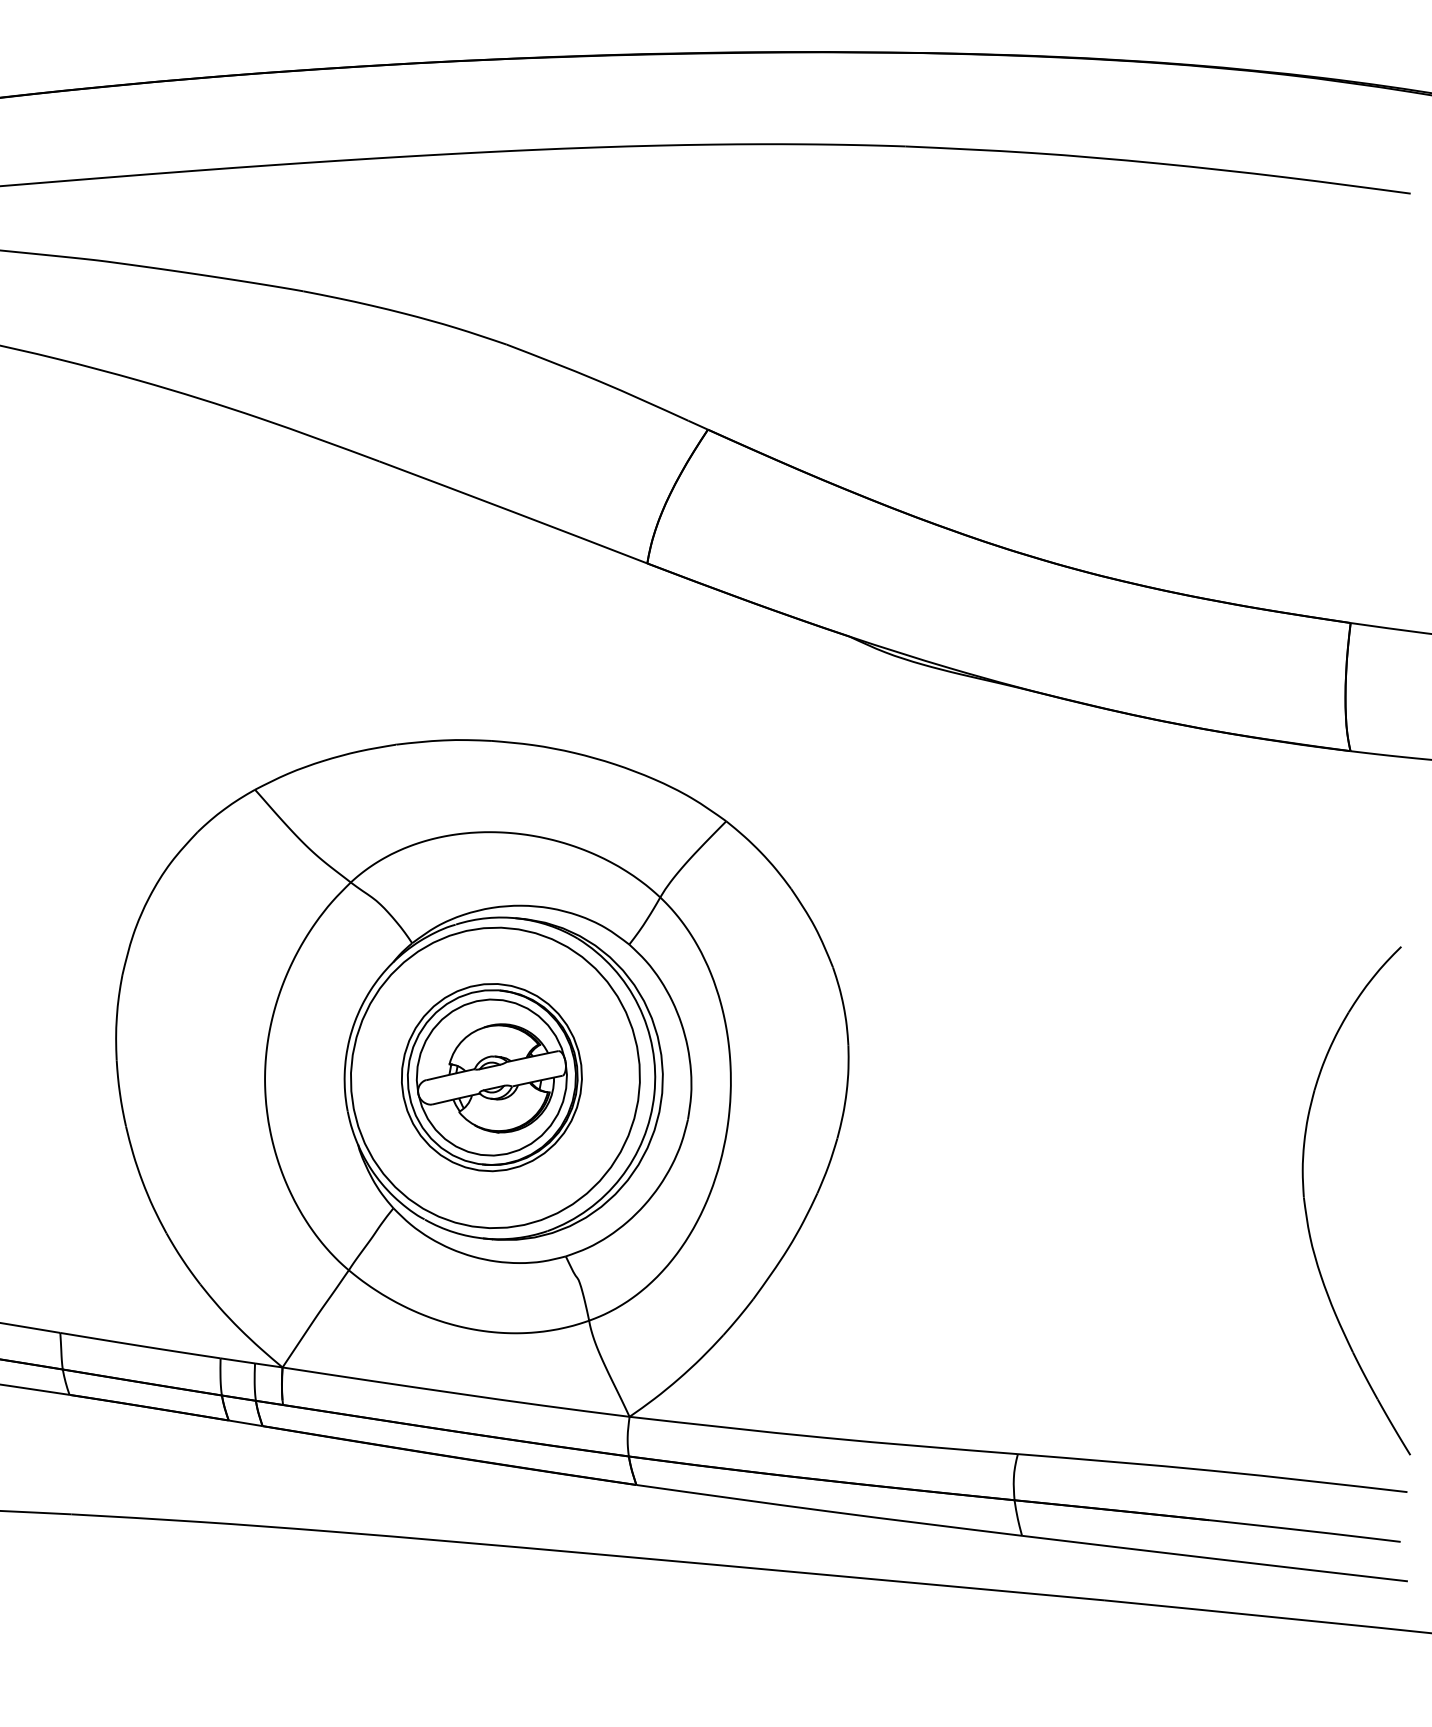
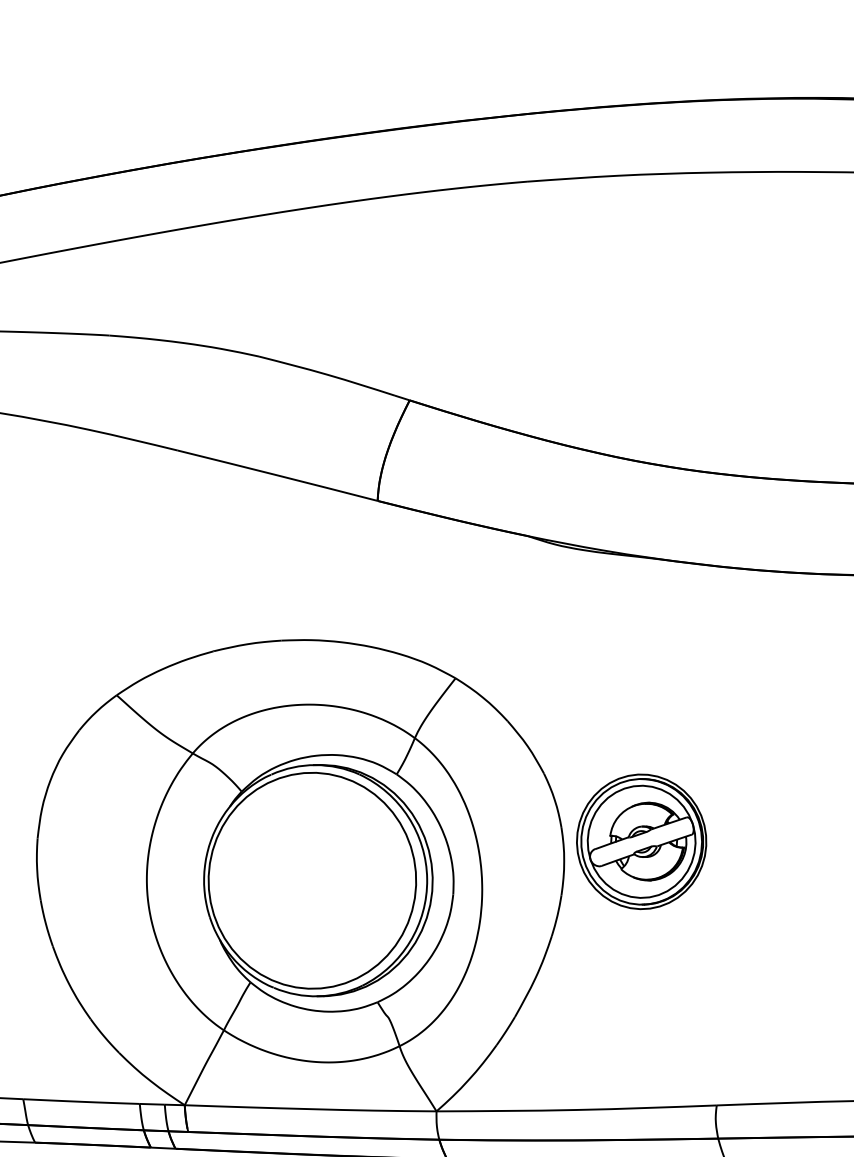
part: (491, 1077) -> (641, 841), moved

